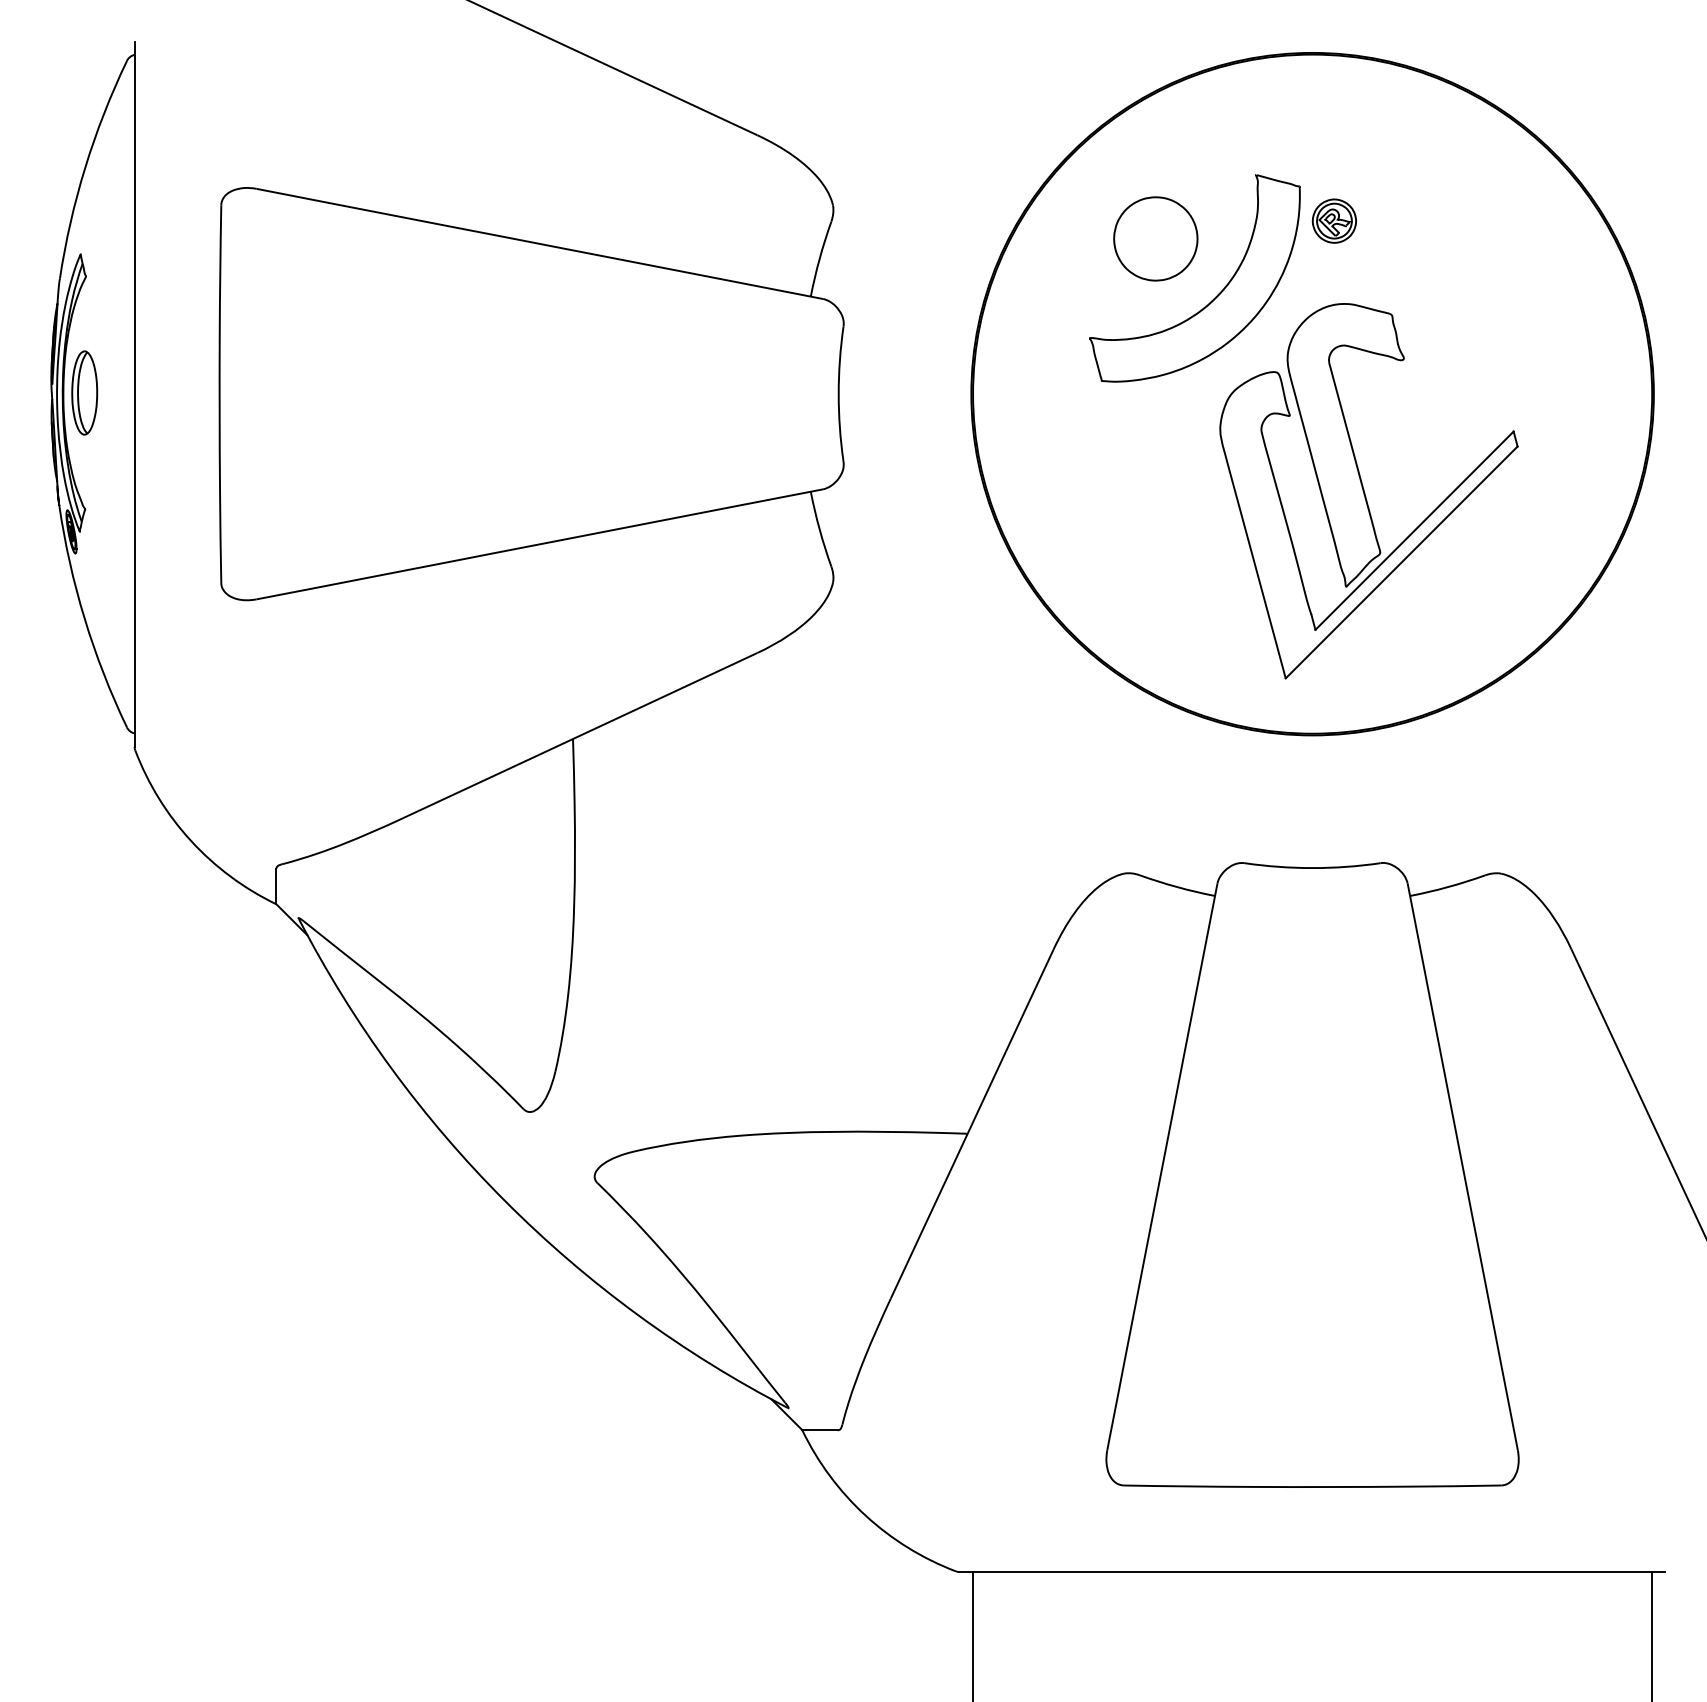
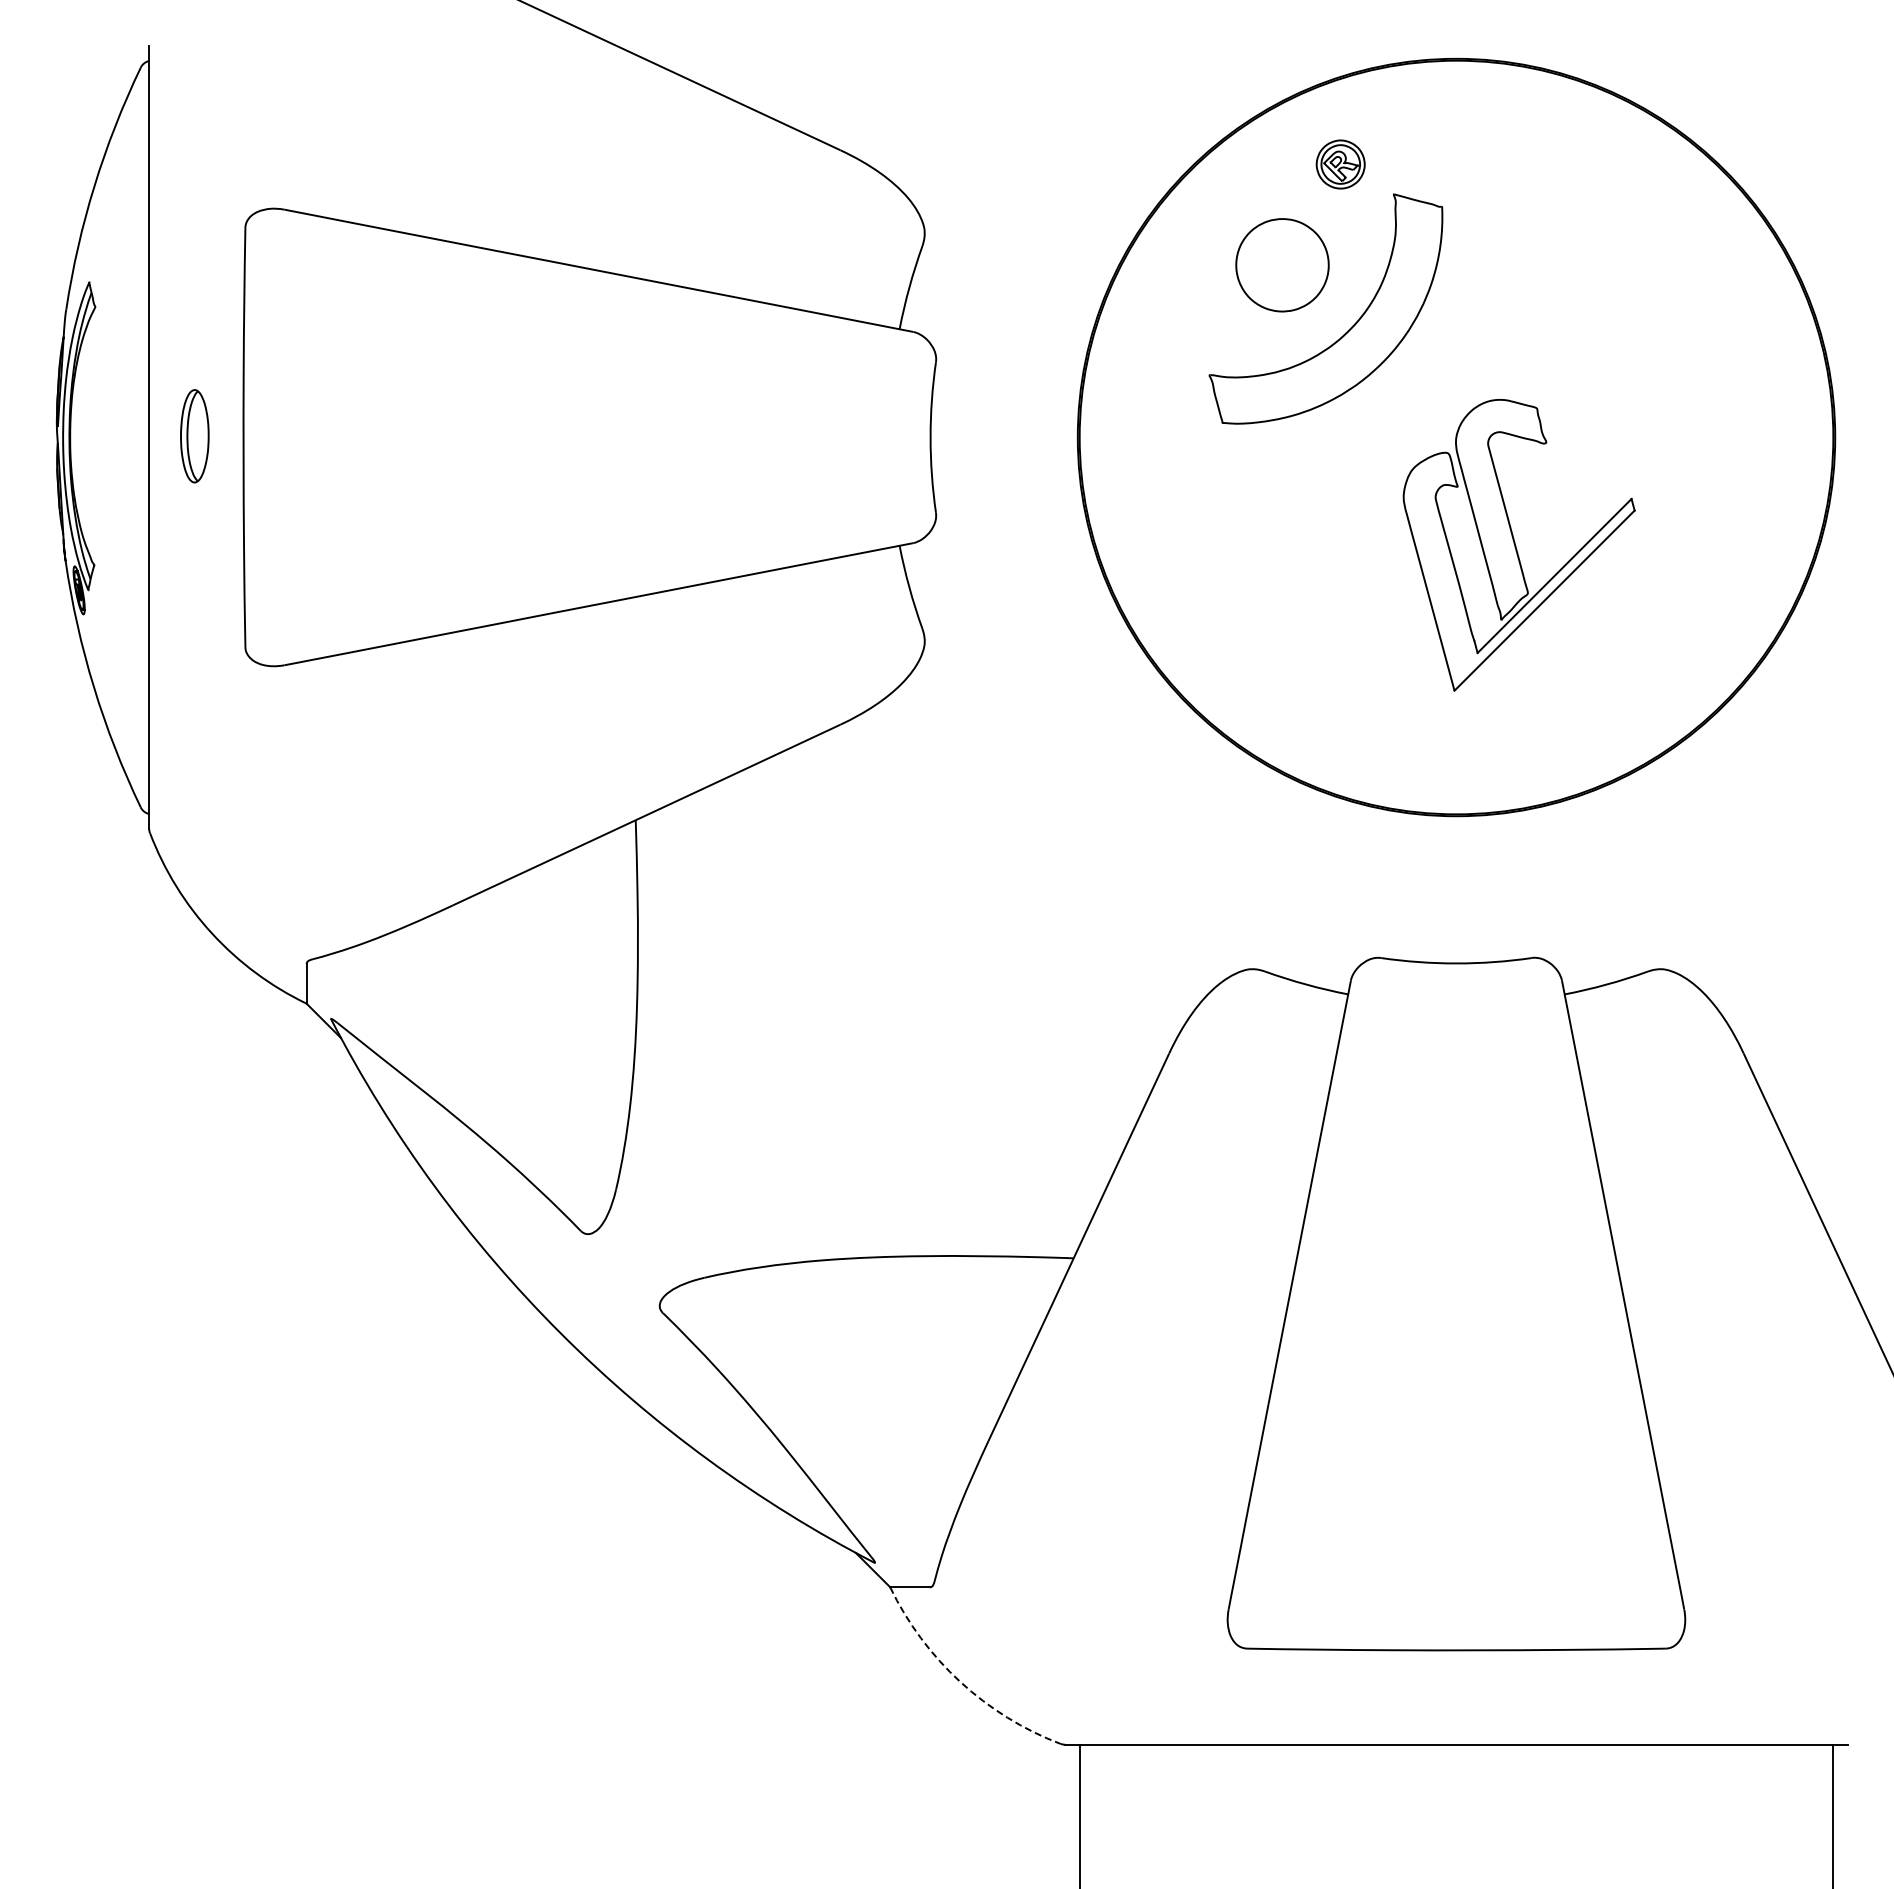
part: (1334, 221) -> (1340, 164), moved
part: (84, 393) -> (194, 436), moved
part: (1369, 491) -> (1519, 545), size x0.7
arc: (865, 1516) -> (960, 1682), solid -> dashed

